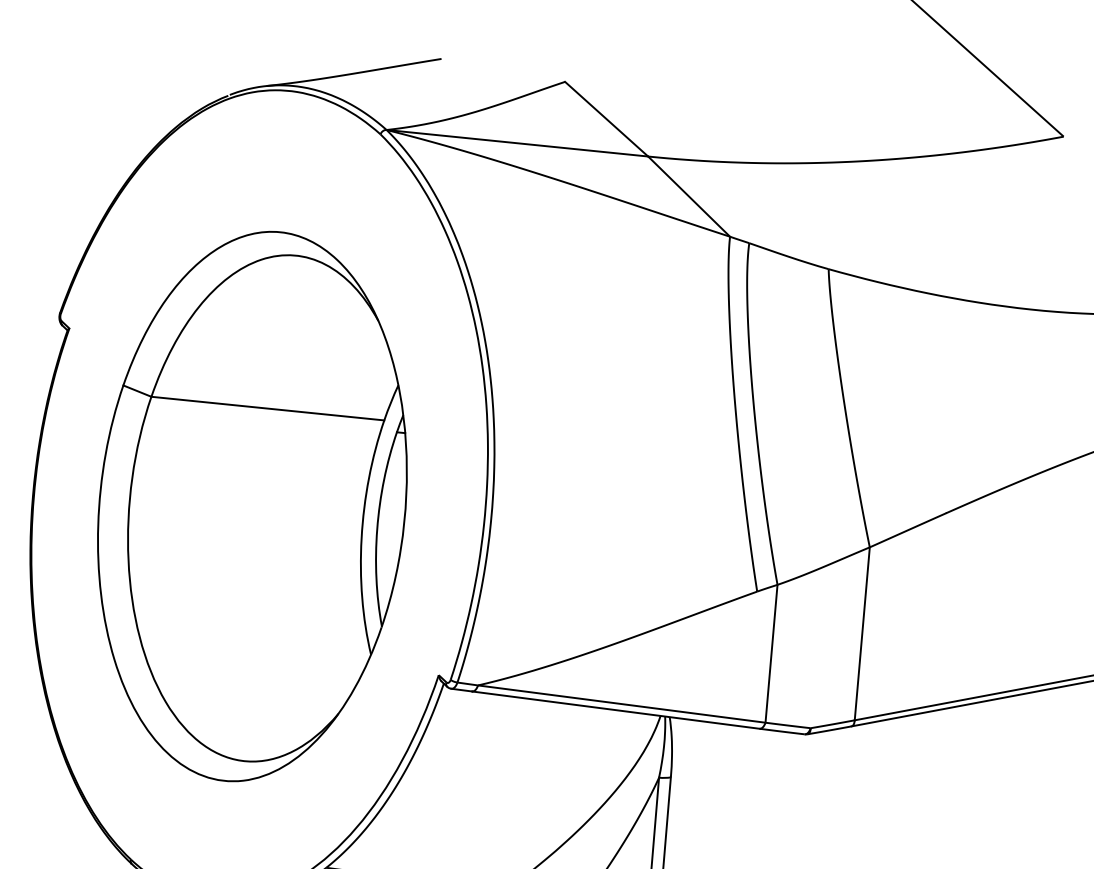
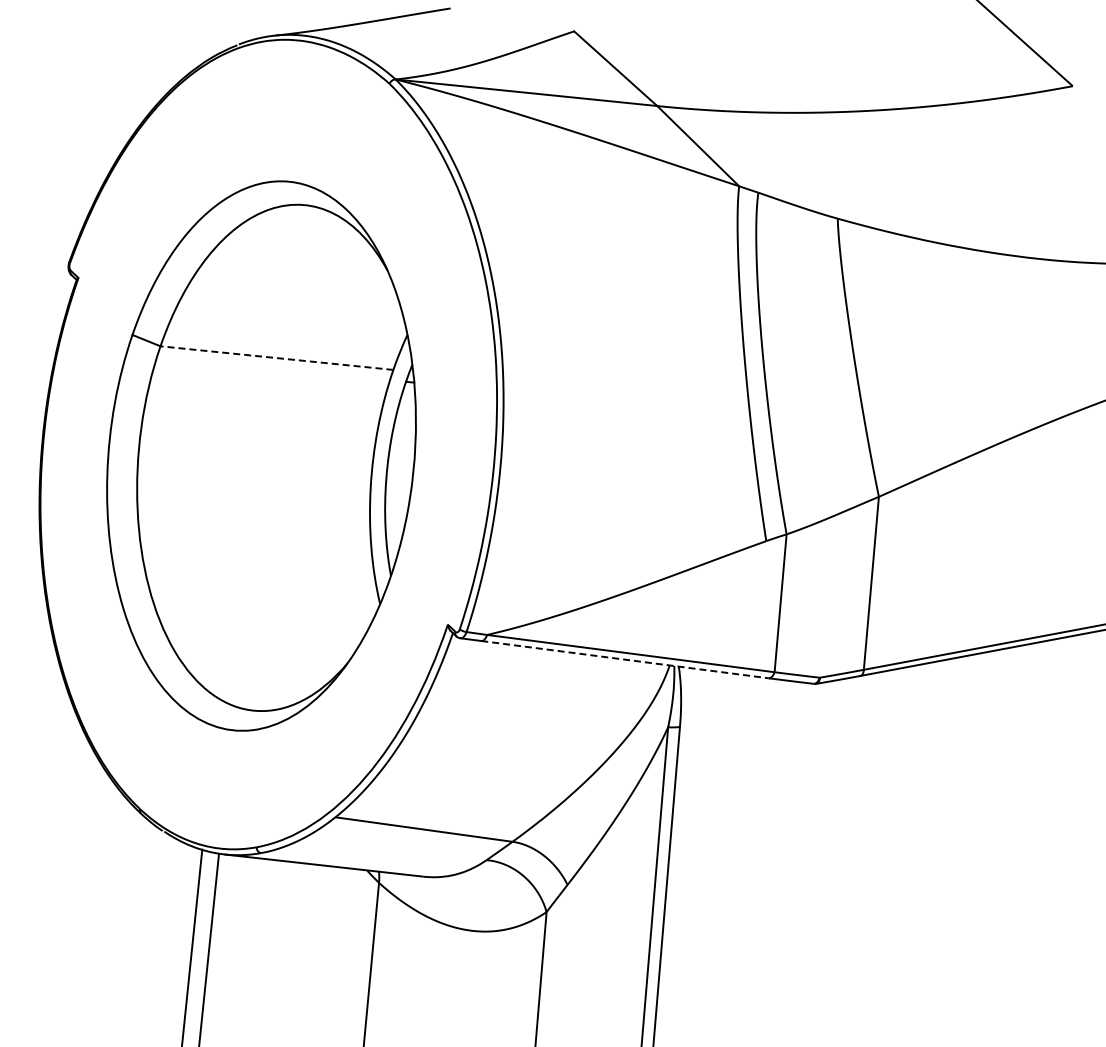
line: (267, 408) -> (276, 358), solid -> dashed
line: (615, 709) -> (624, 659), solid -> dashed

